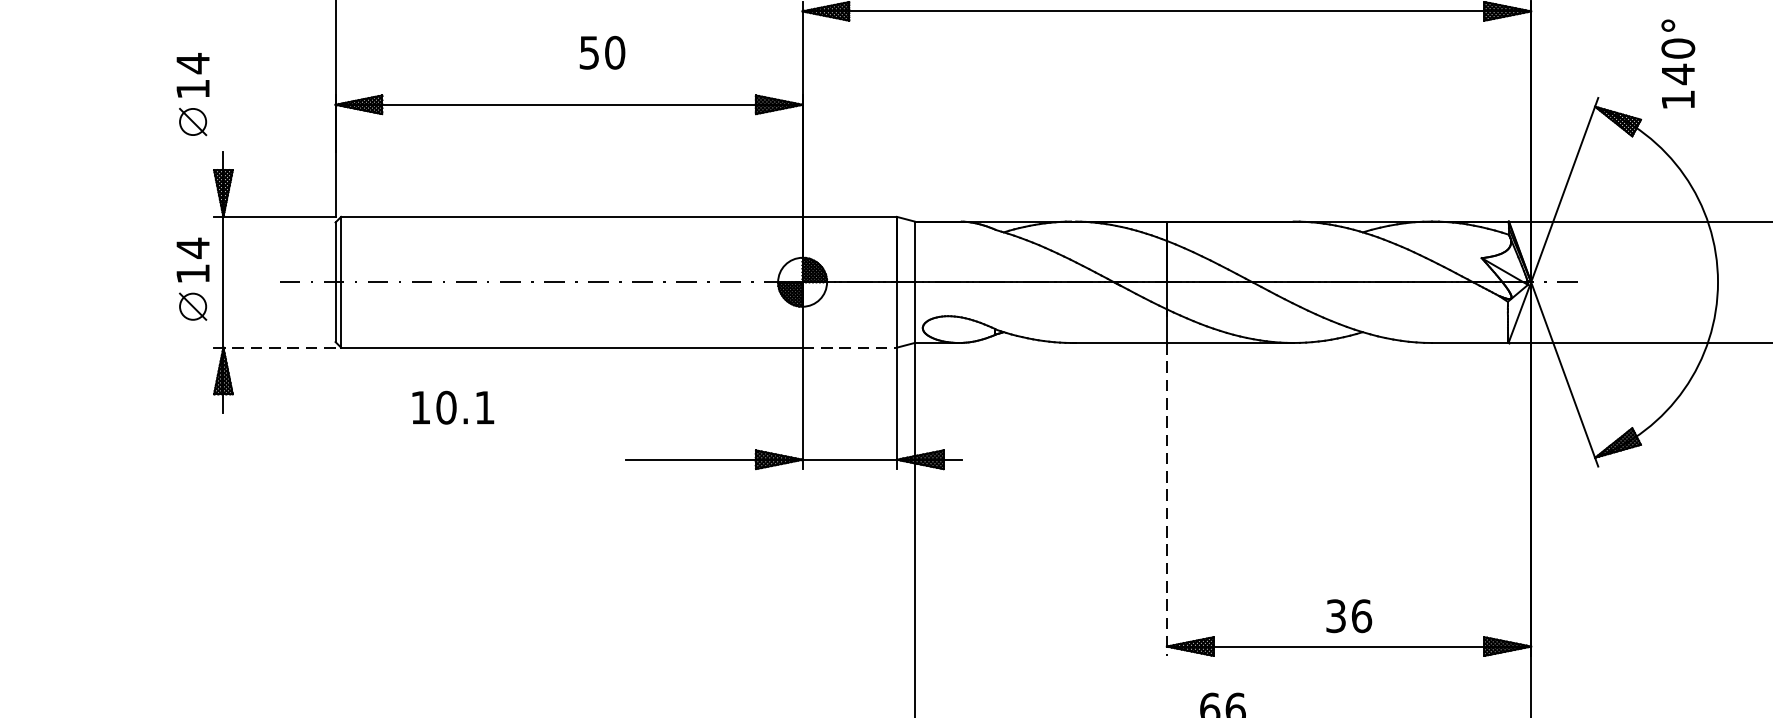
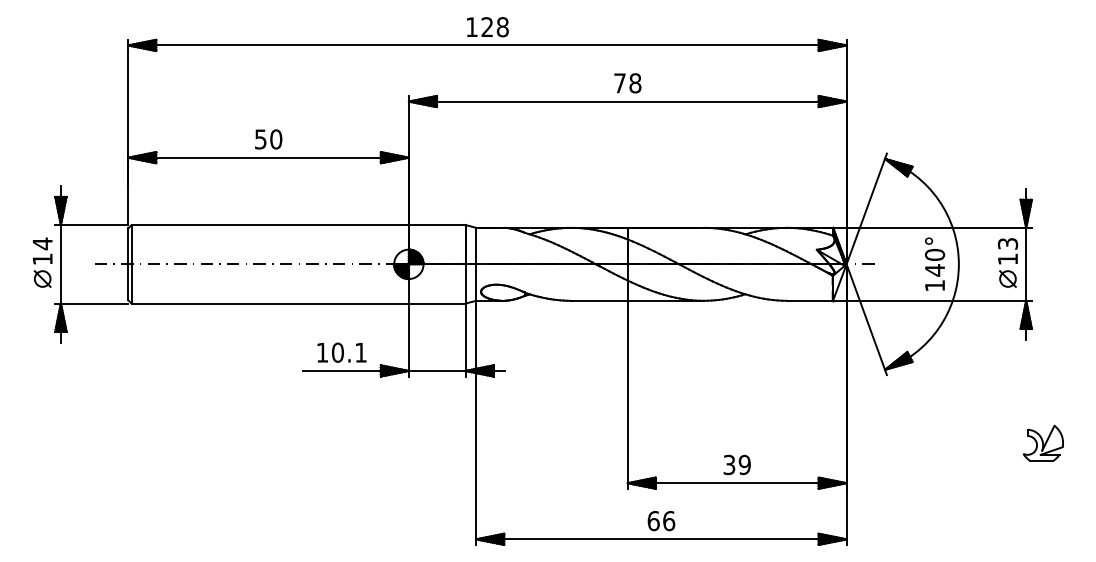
text: (602, 52) -> (268, 139), moved
text: (1679, 62) -> (935, 263), moved
part: (192, 94) -> (42, 151), removed
line: (279, 347) -> (94, 303), dashed -> solid
line: (850, 347) -> (437, 303), dashed -> solid
text: (452, 407) -> (341, 352), moved
line: (1166, 500) -> (627, 395), dashed -> solid
text: (1361, 615) -> (744, 464), 36 -> 39

